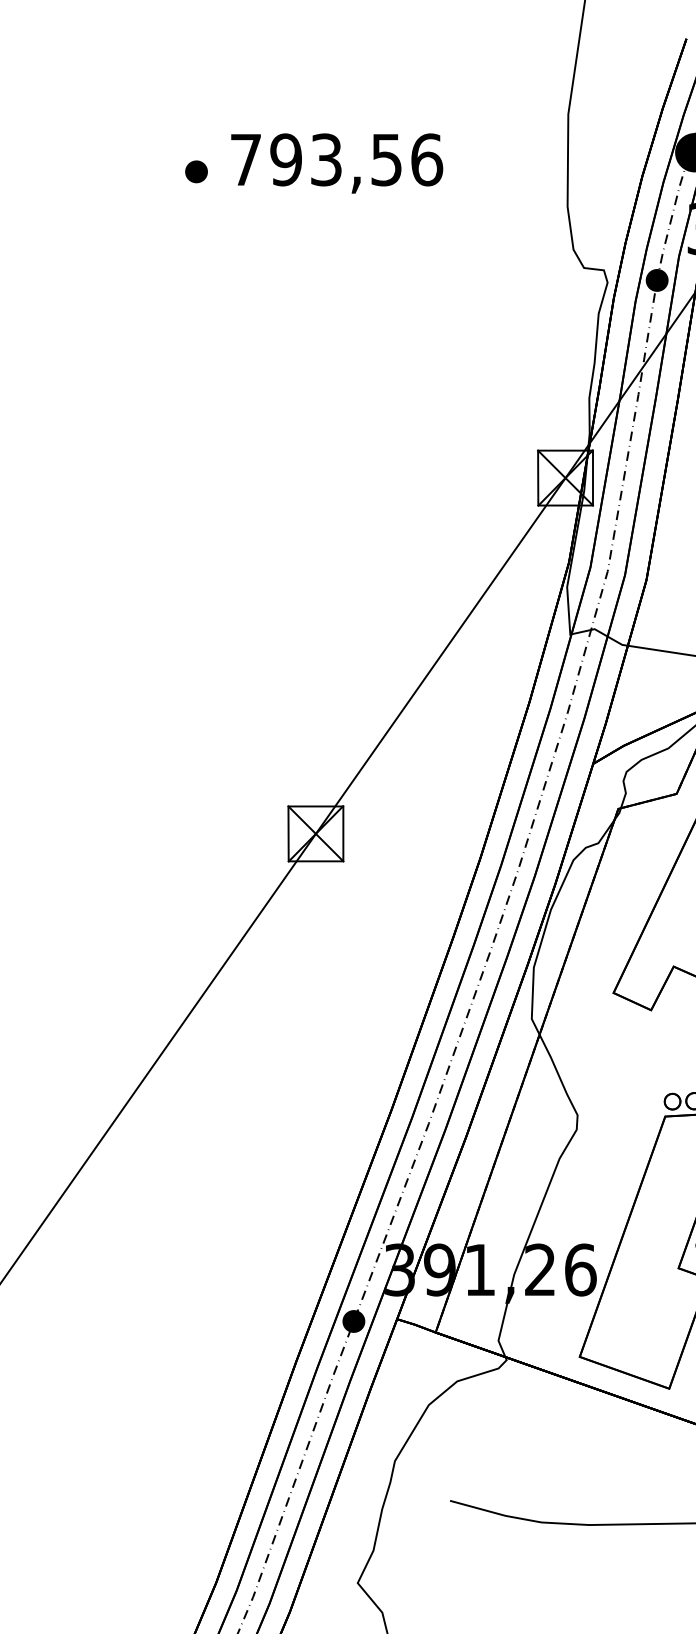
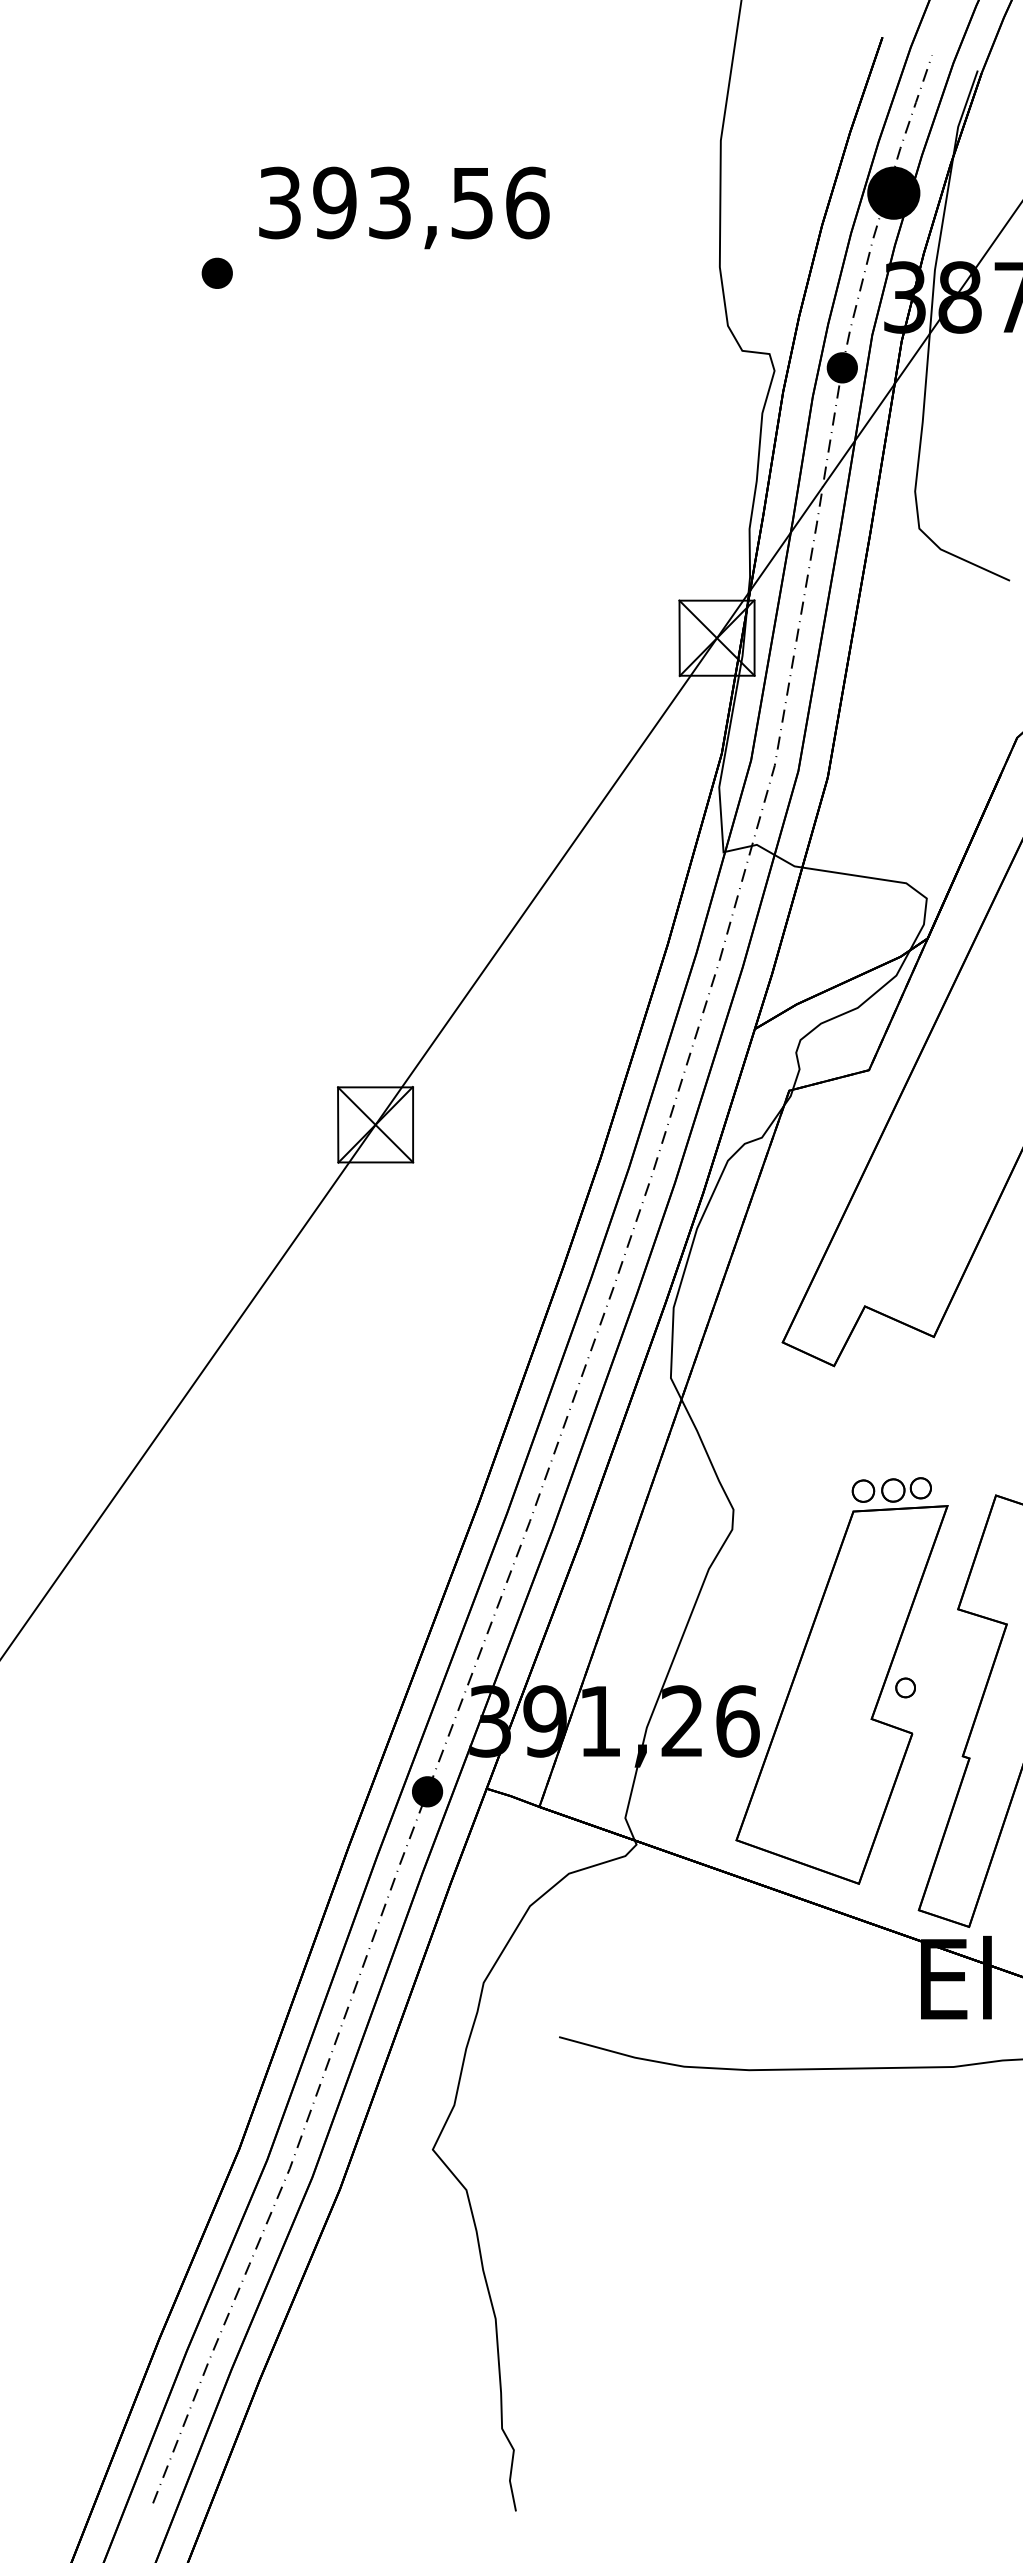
text: (245, 159) -> (279, 202), 793,56 -> 393,56
part: (195, 171) -> (216, 272), moved

